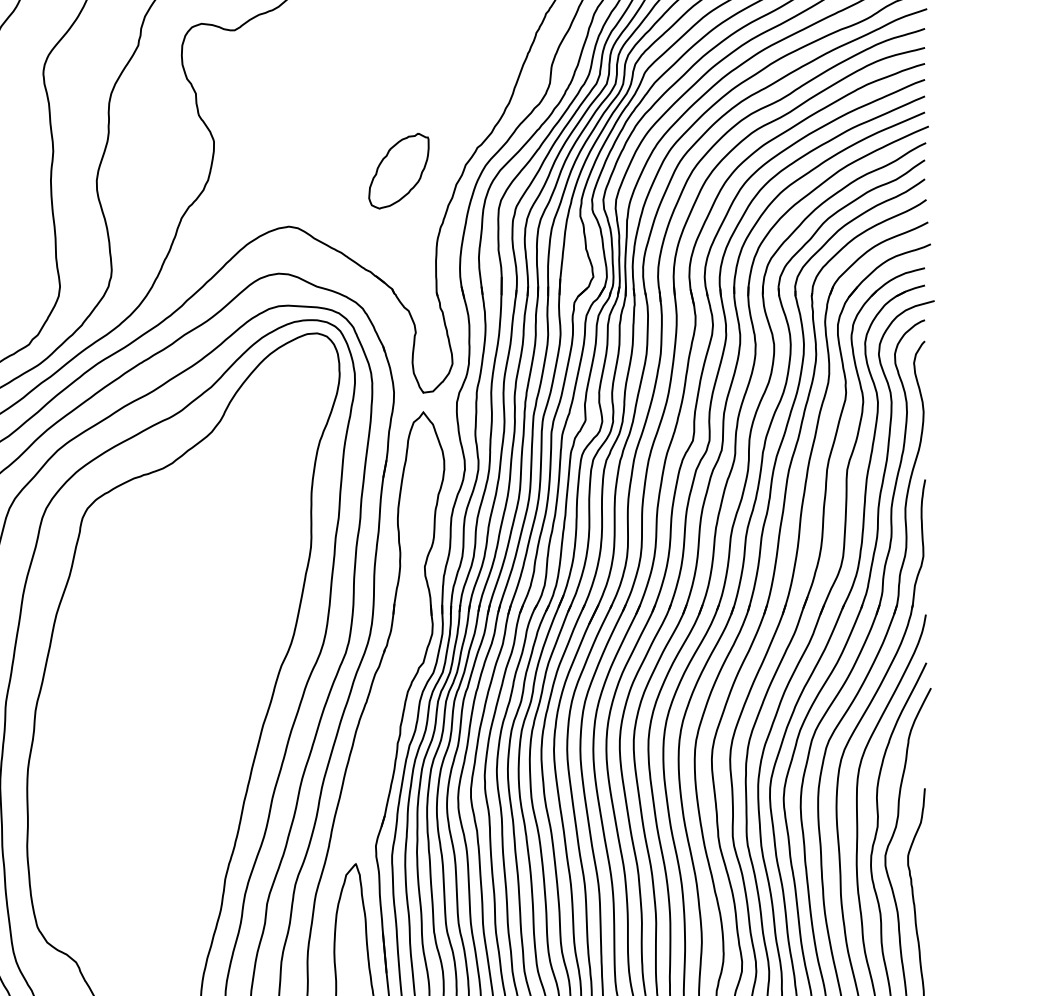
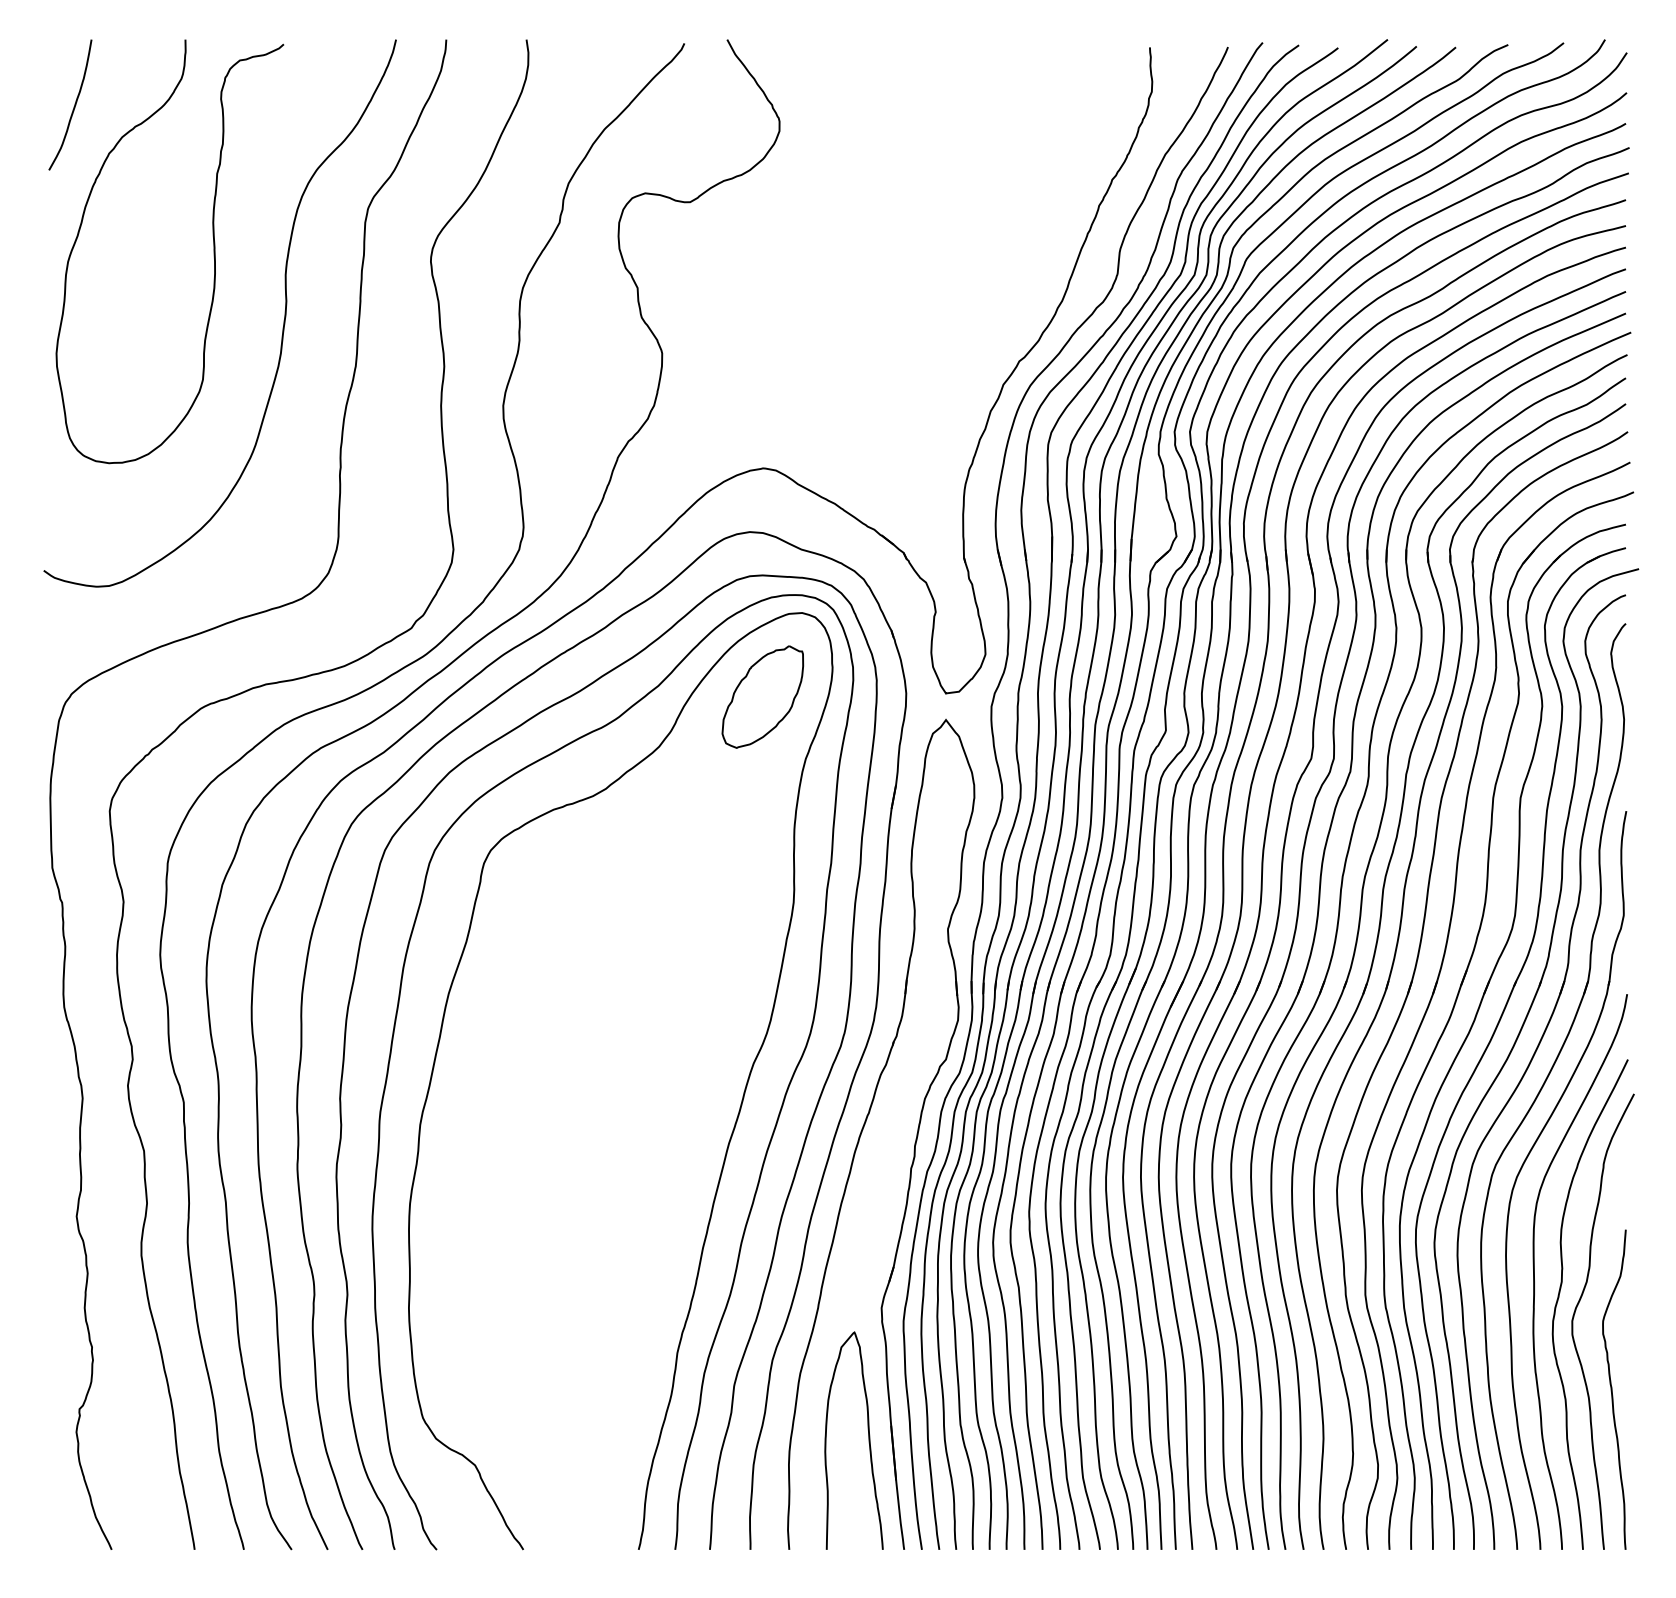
part: (398, 170) -> (762, 696), moved

